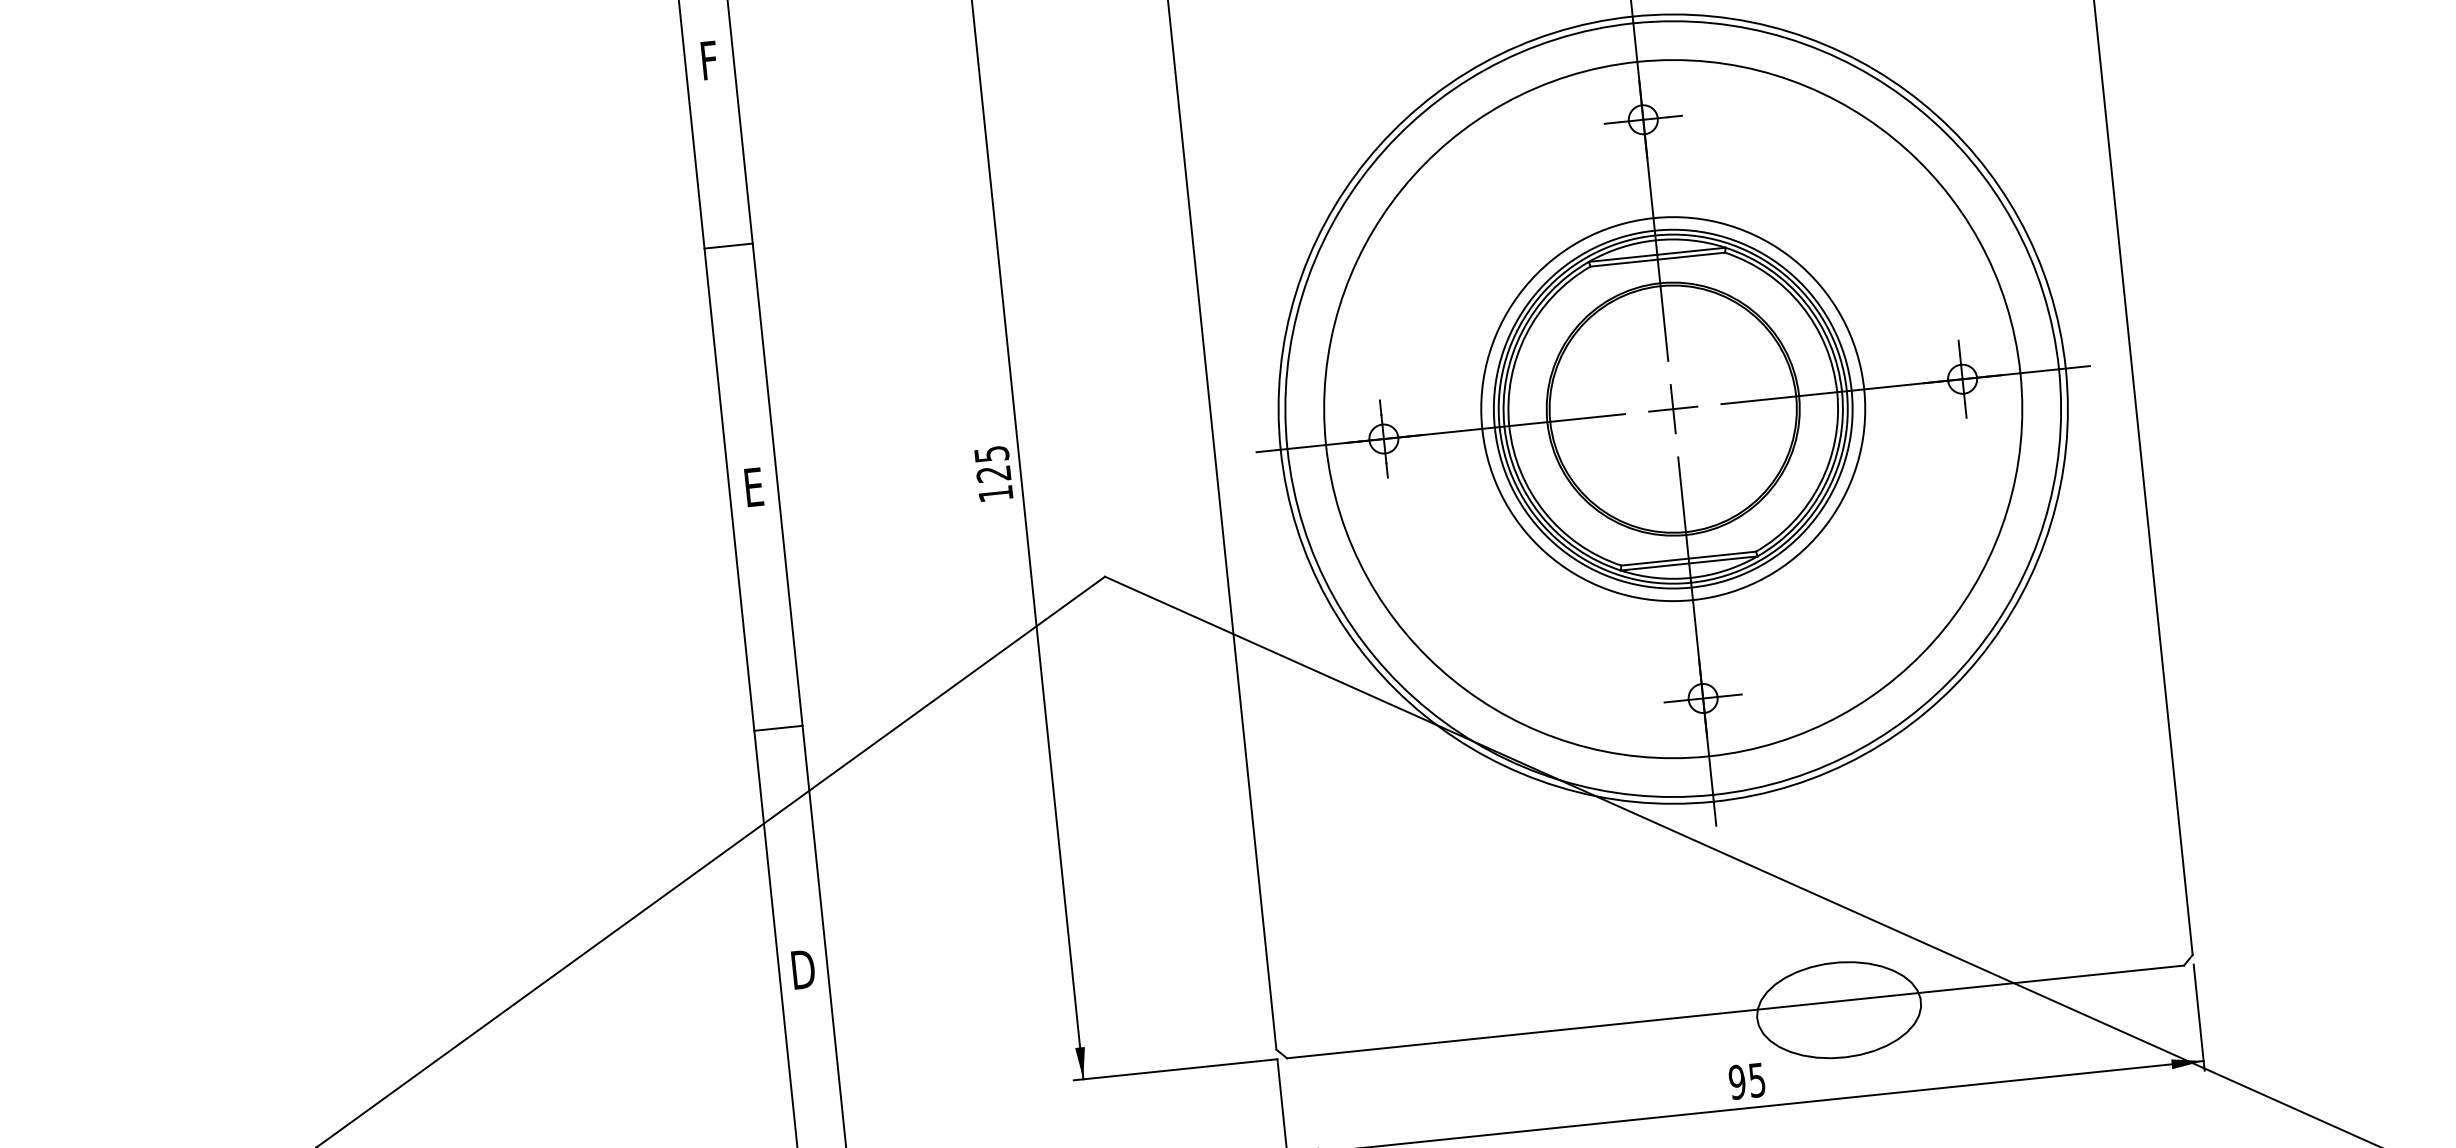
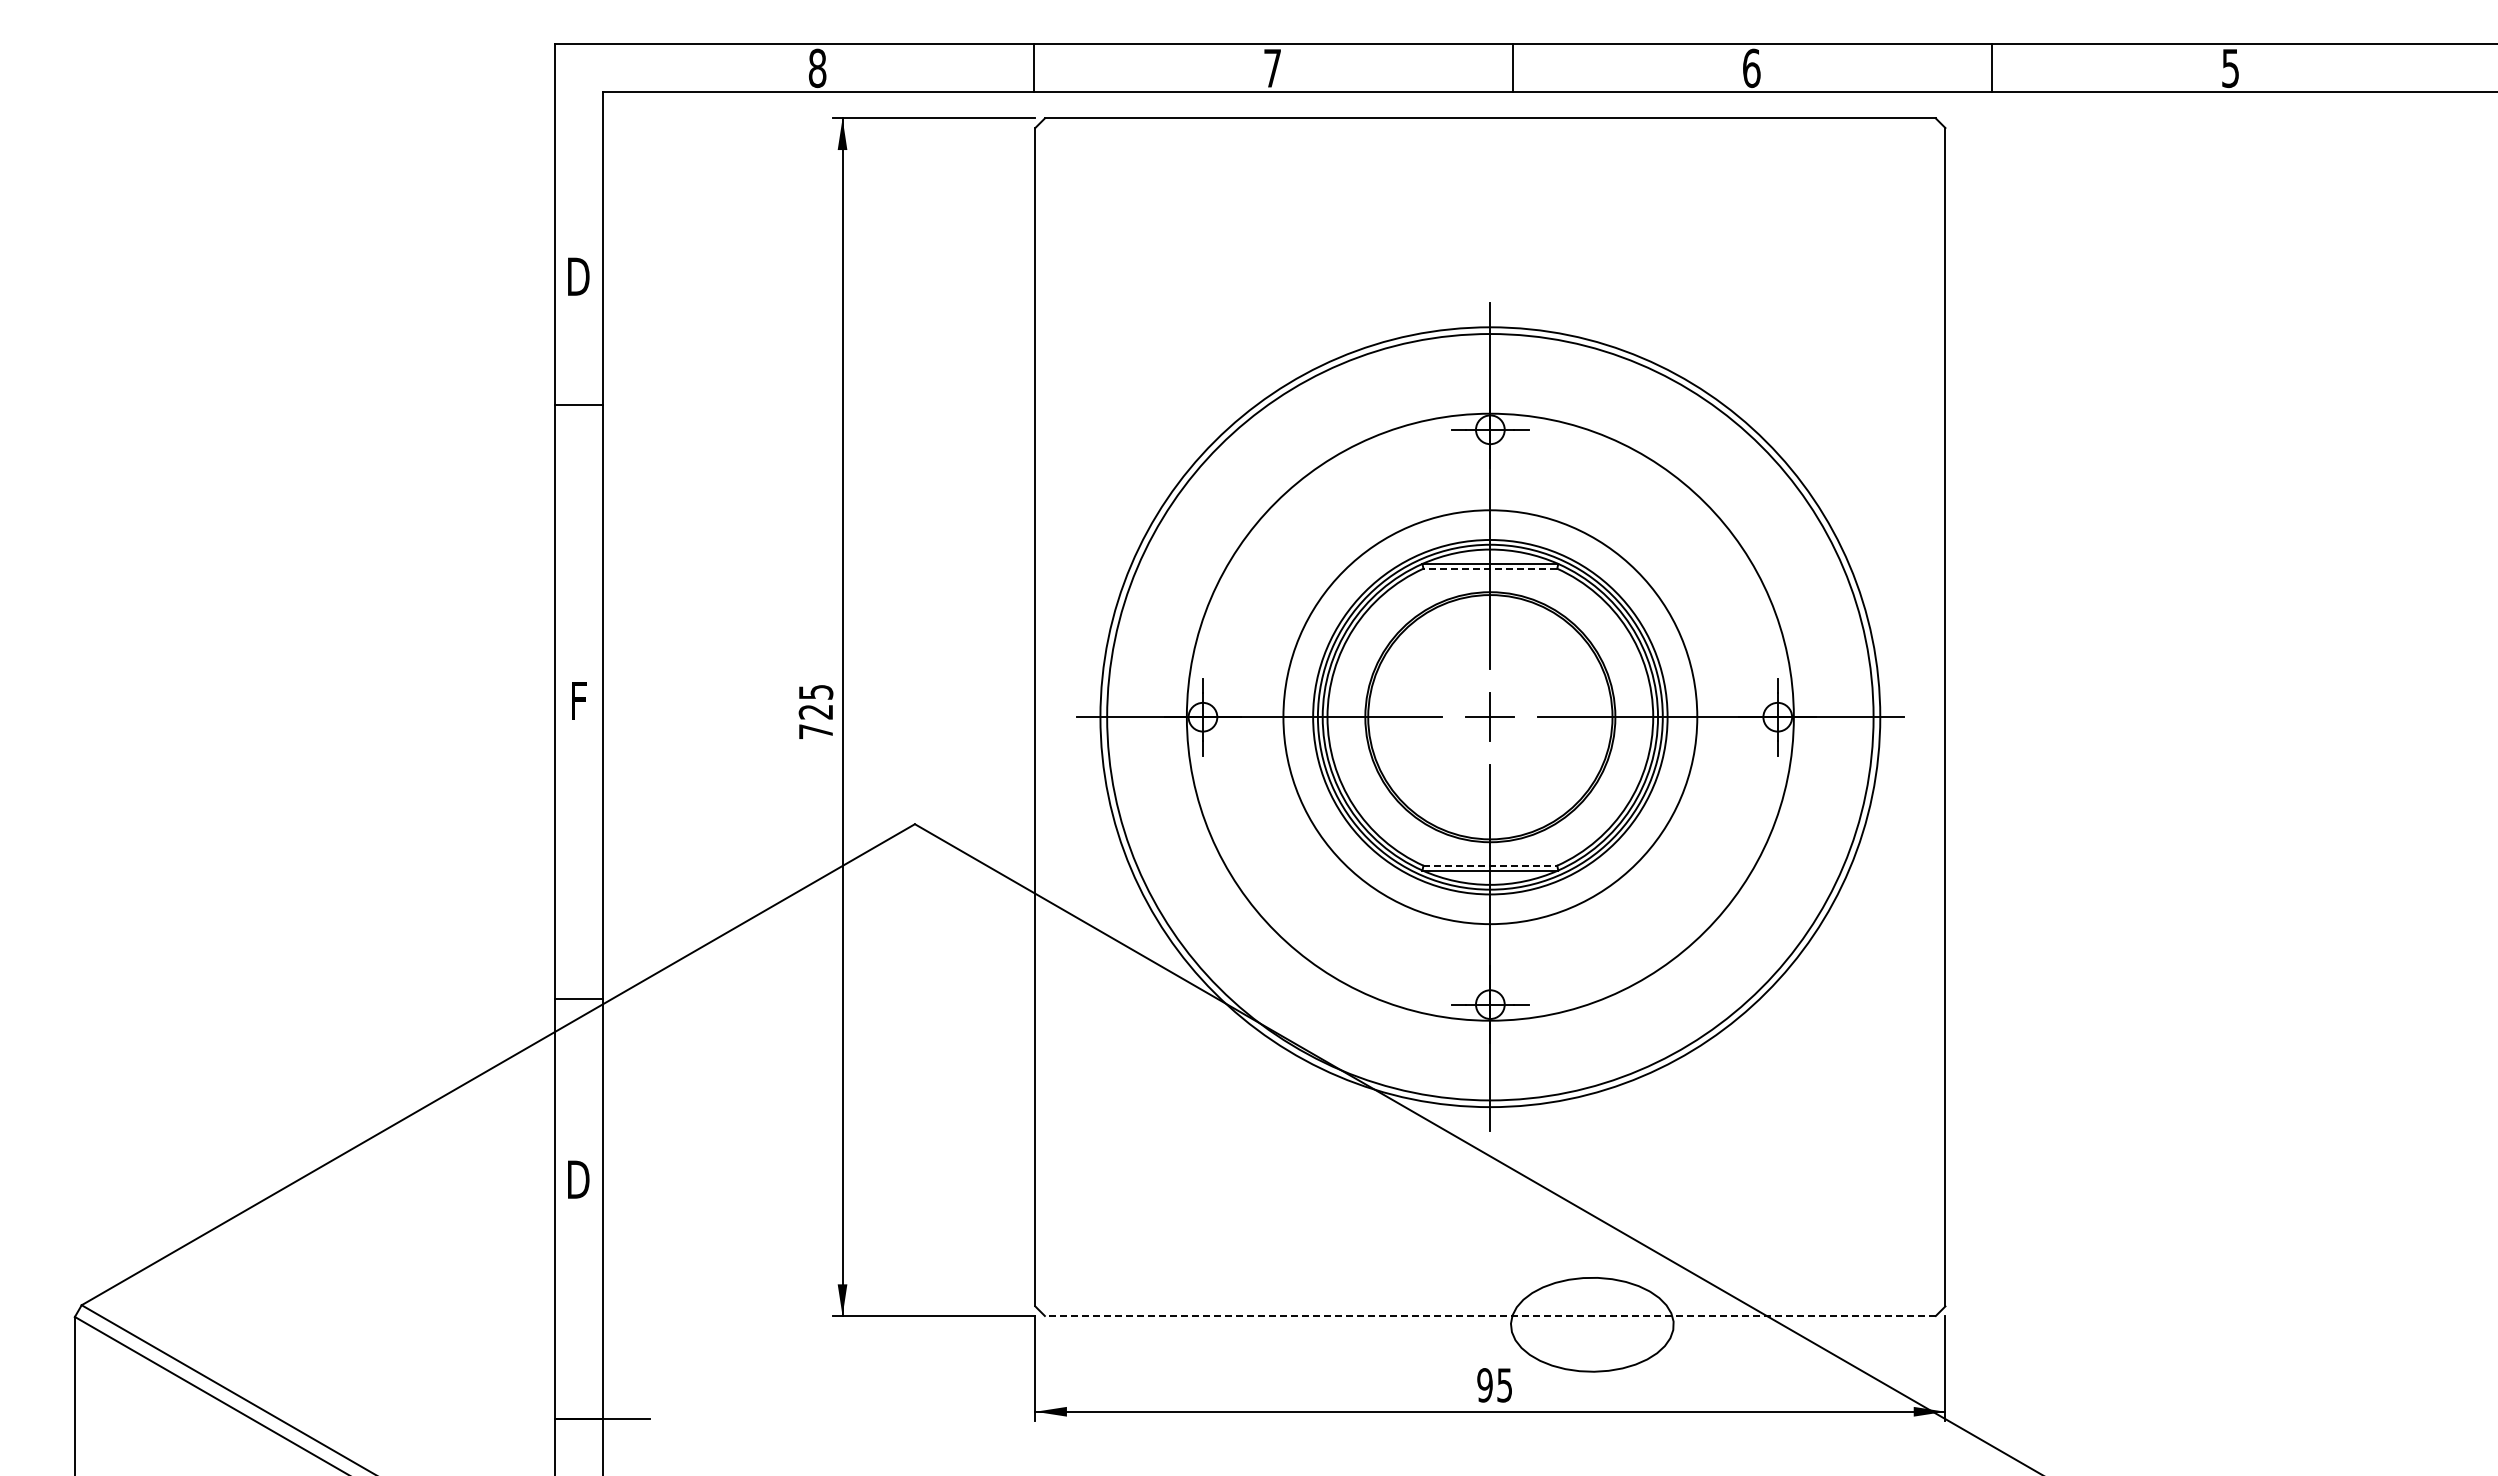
text: (709, 60) -> (578, 276), F -> D
line: (728, 246) -> (578, 405), moved
line: (1657, 259) -> (1490, 568), solid -> dashed
circle: (1673, 408) -> (1490, 716), size x1.6
circle: (1673, 409) -> (1490, 717), size x0.6
text: (754, 487) -> (579, 700), E -> F
text: (995, 493) -> (815, 731), 125 -> 725
line: (1688, 558) -> (1490, 865), solid -> dashed
line: (778, 728) -> (578, 999), moved
line: (1734, 1011) -> (1489, 1315), solid -> dashed

